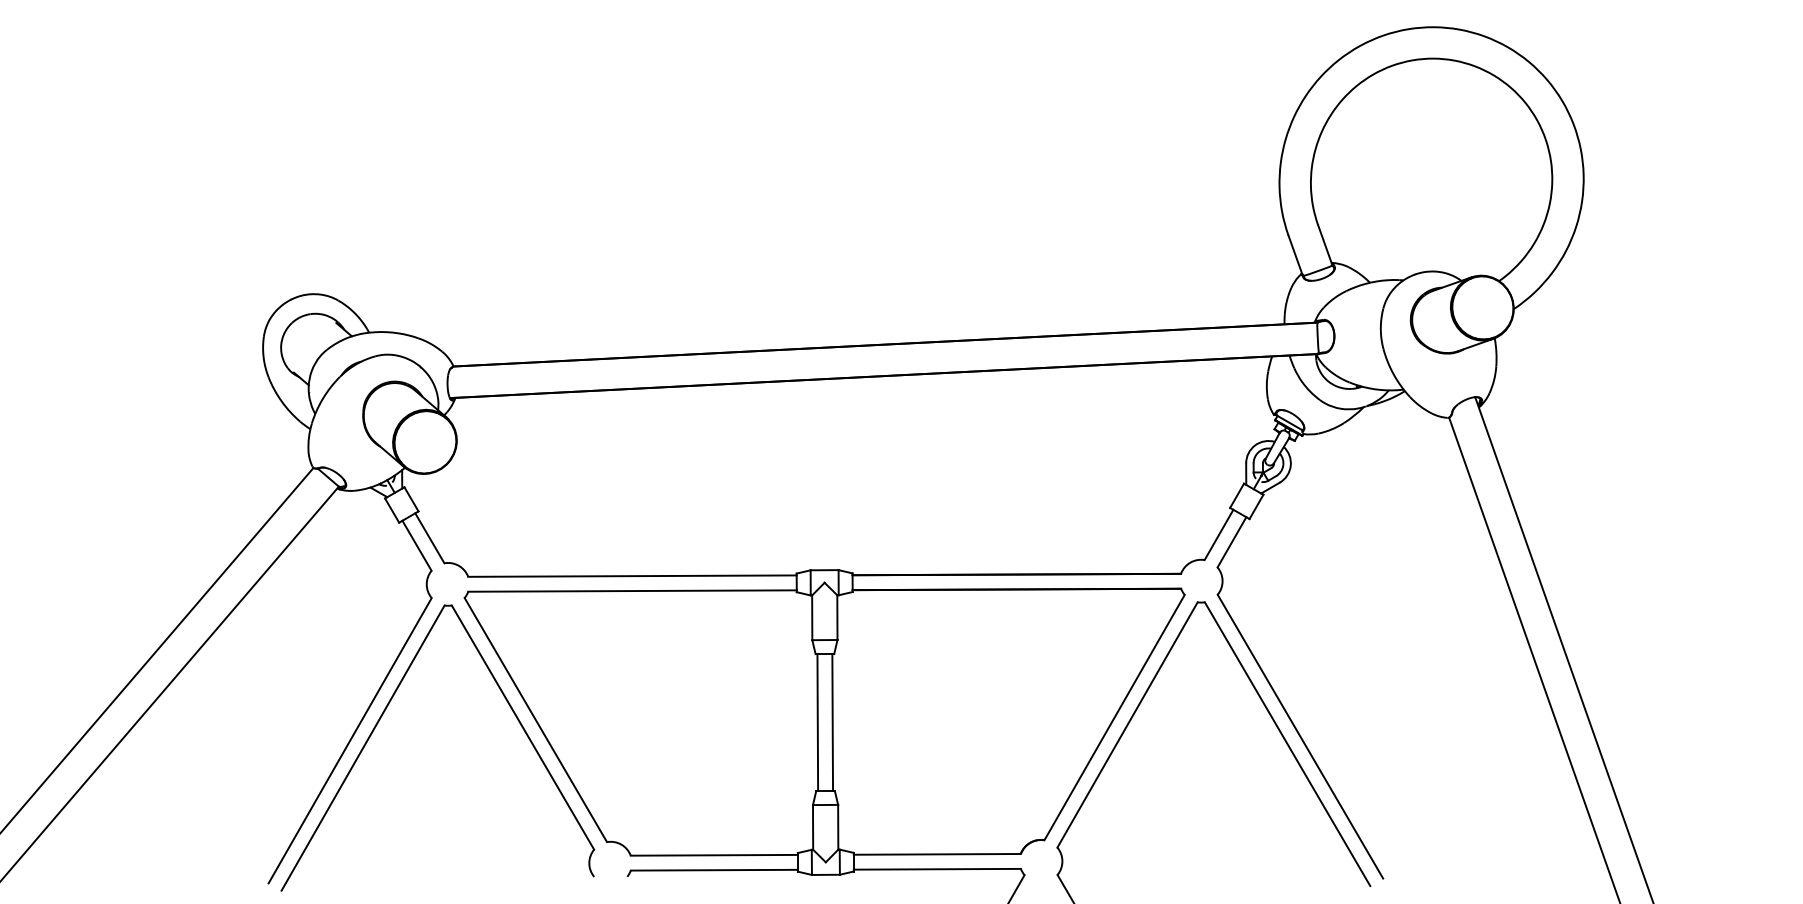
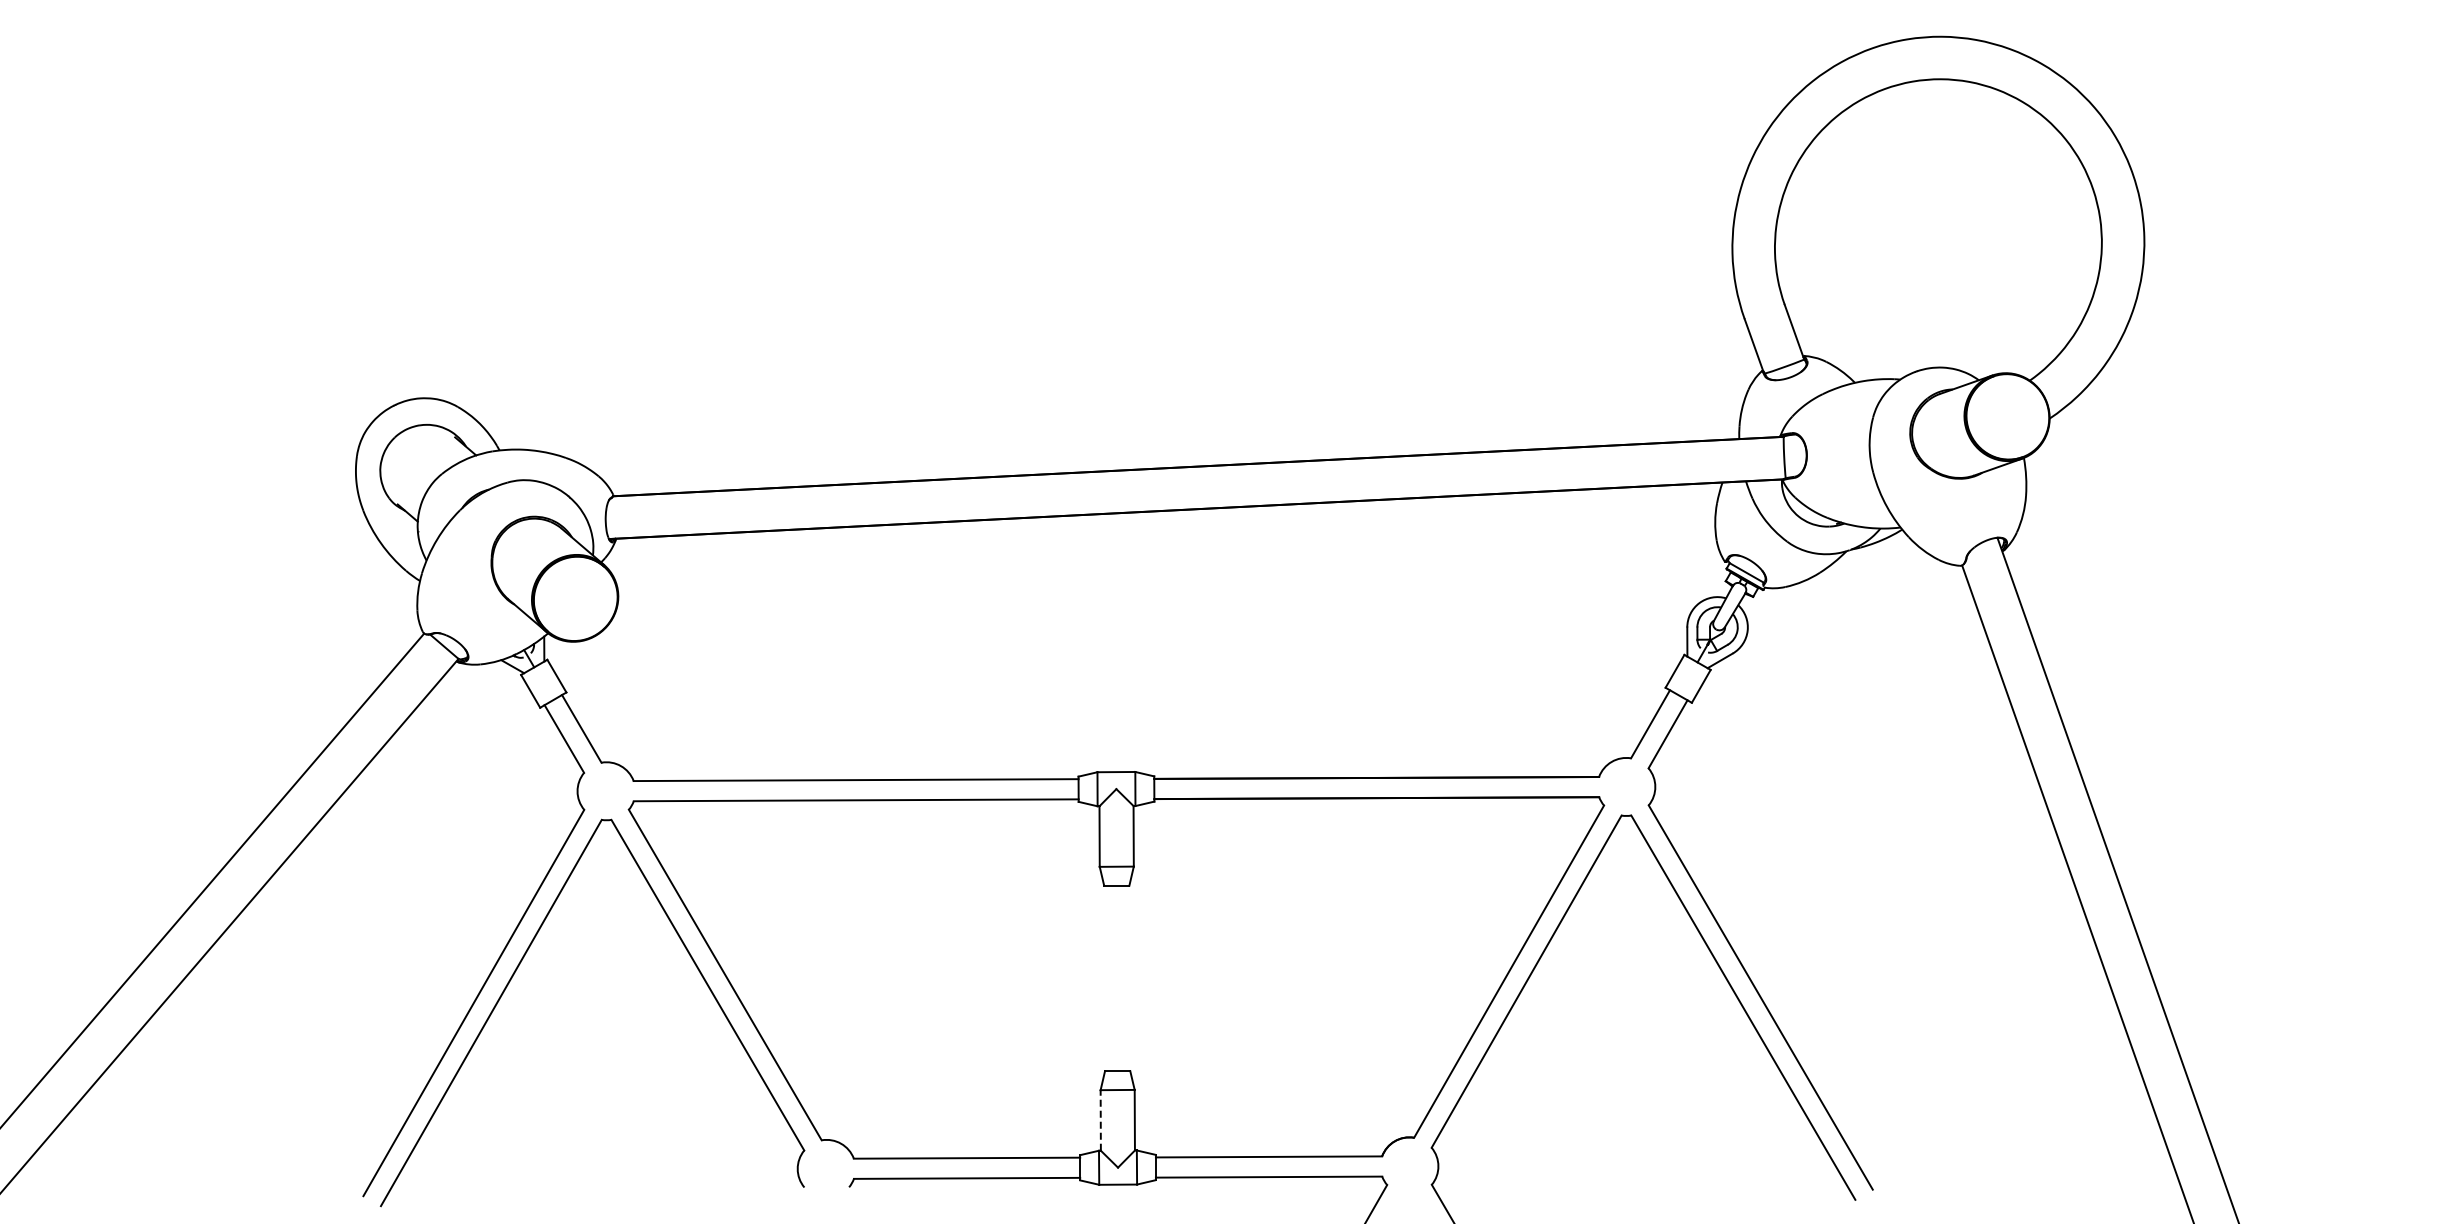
line: (817, 722) -> (1106, 978), removed
line: (832, 722) -> (1126, 978), removed
line: (812, 826) -> (1100, 1119), solid -> dashed

